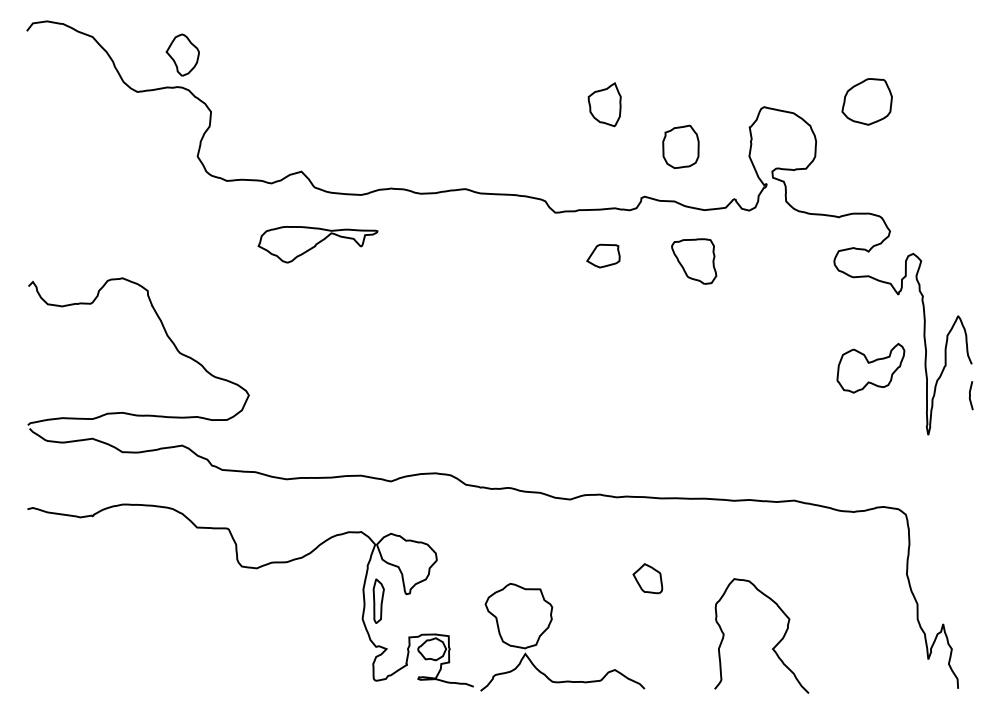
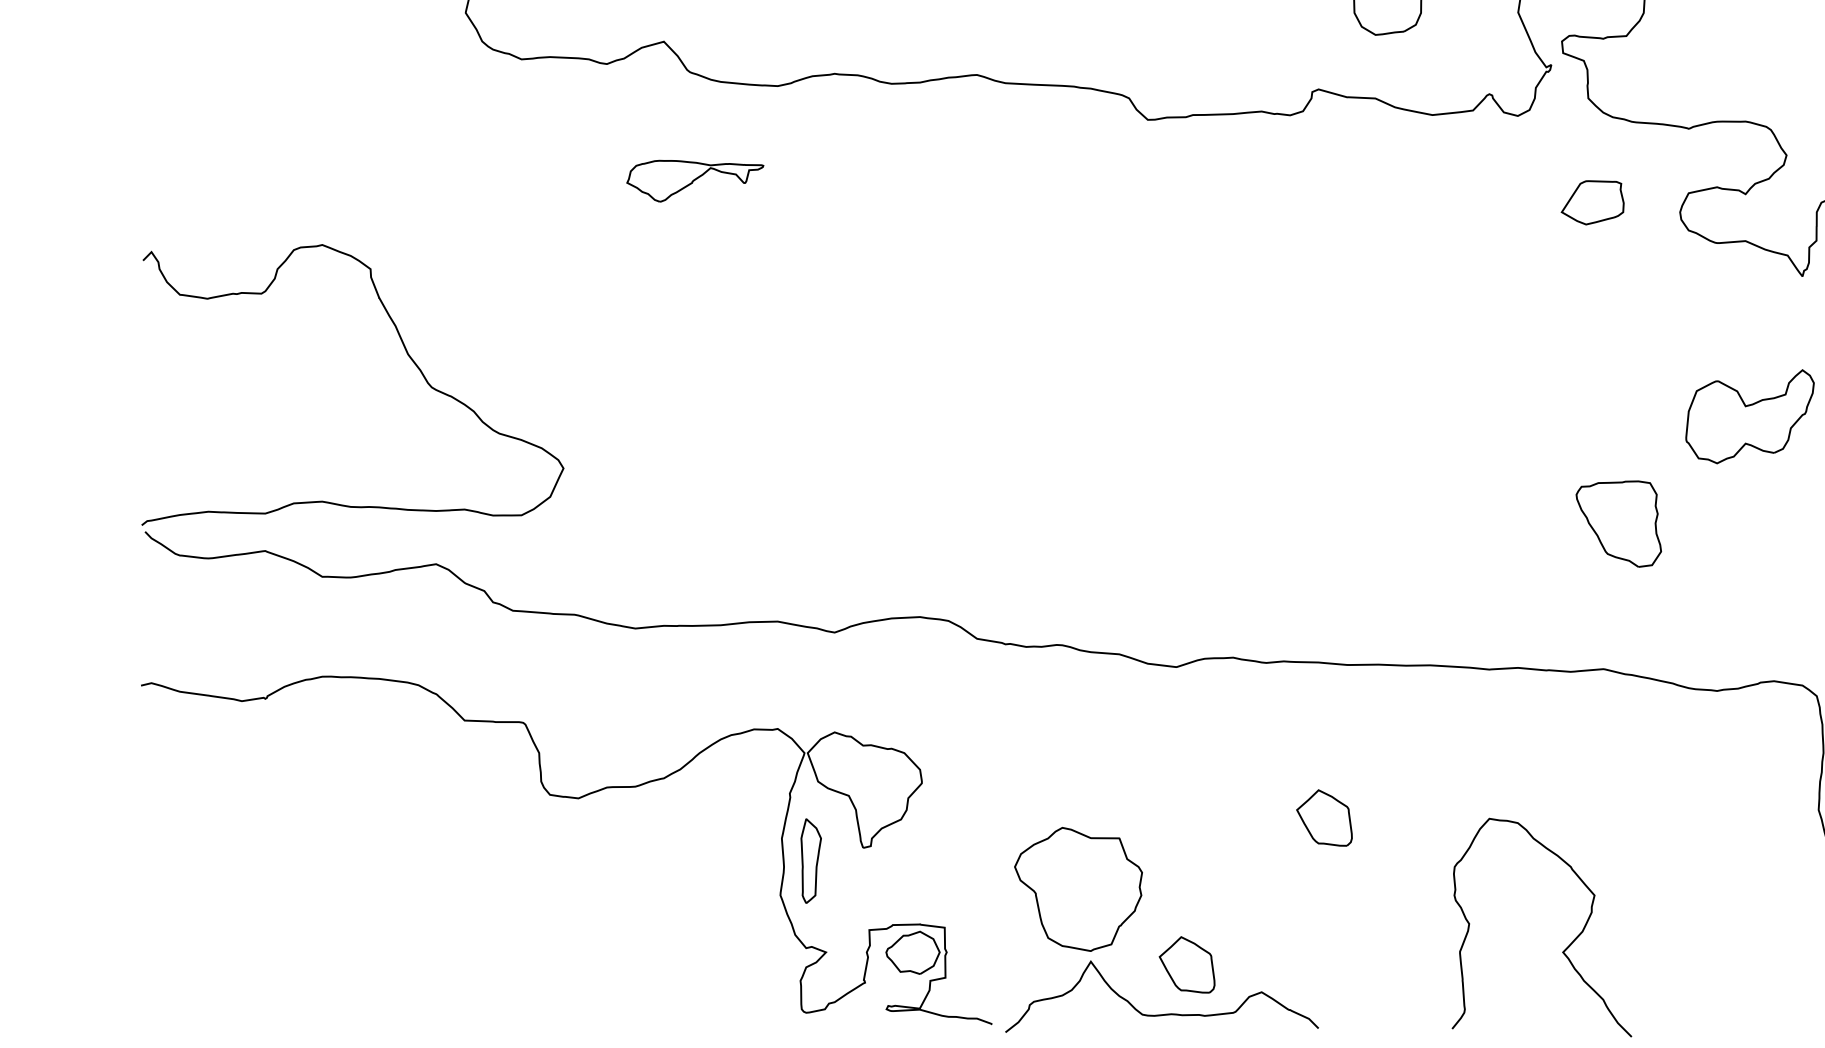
part: (317, 244) -> (694, 180), size x0.6
part: (603, 255) -> (1592, 201), moved
part: (694, 261) -> (1619, 523), moved
part: (575, 655) -> (1186, 964), added

